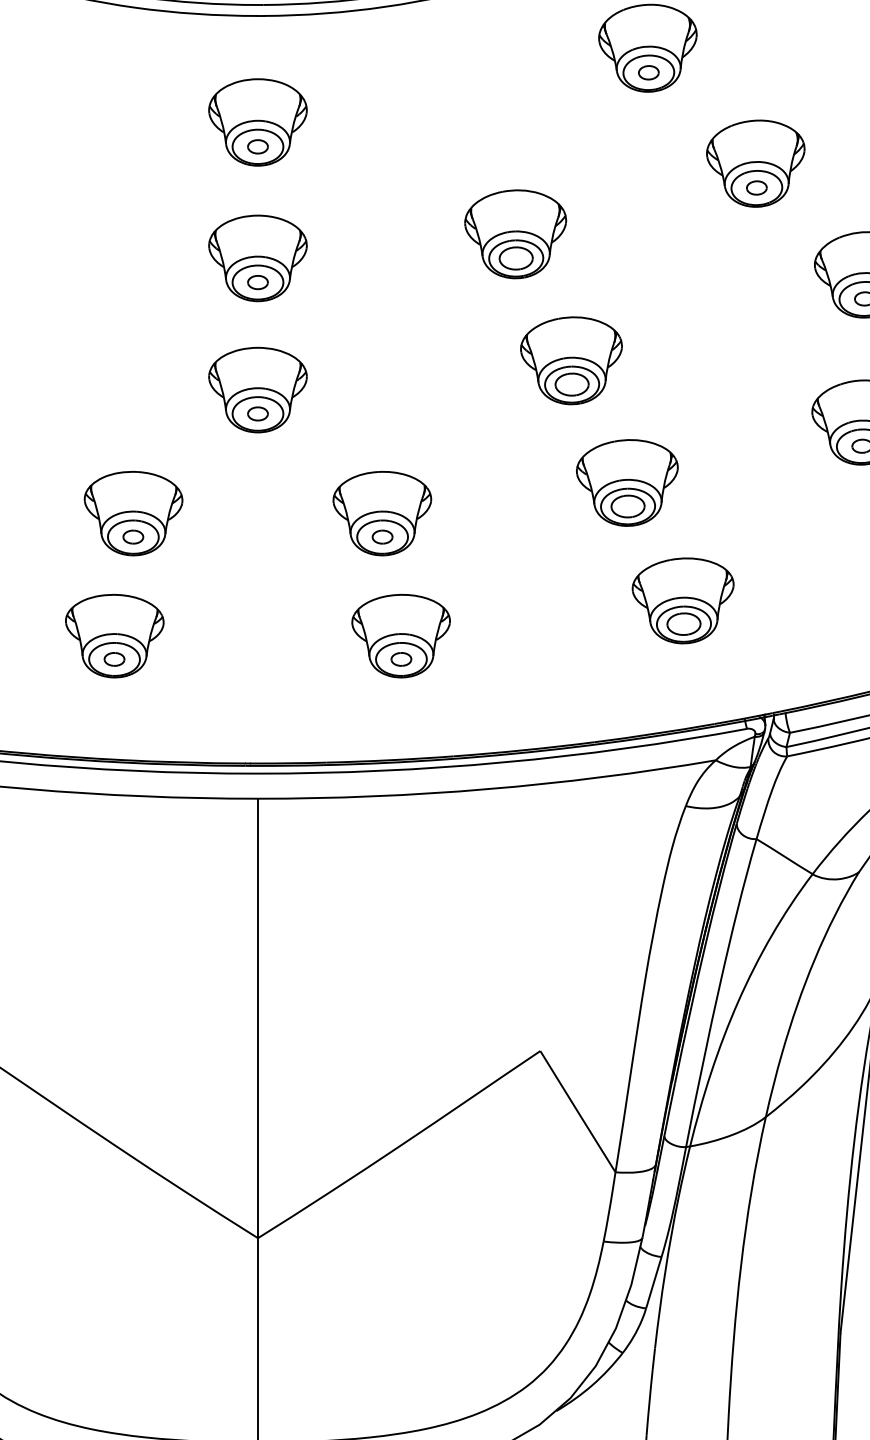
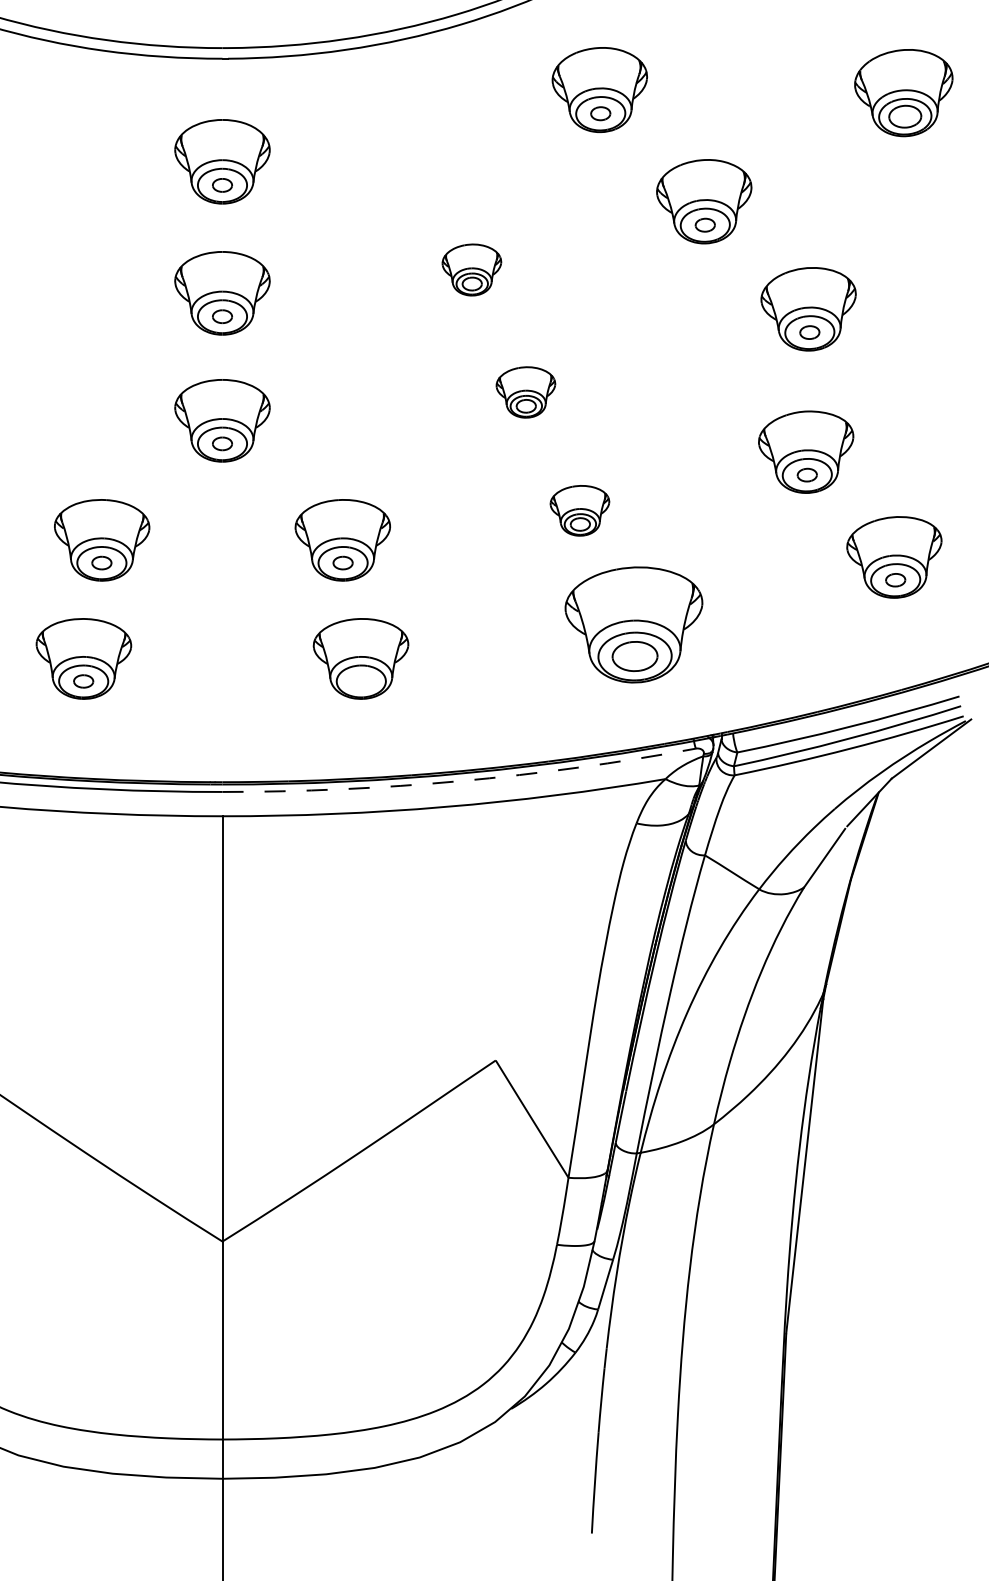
part: (515, 233) -> (471, 269), size x0.6
part: (571, 360) -> (525, 392), size x0.6
part: (626, 482) -> (579, 510), size x0.6
part: (682, 600) -> (633, 624), size x1.4
part: (400, 659) -> (360, 681), removed
arc: (503, 762) -> (460, 781), solid -> dashed

